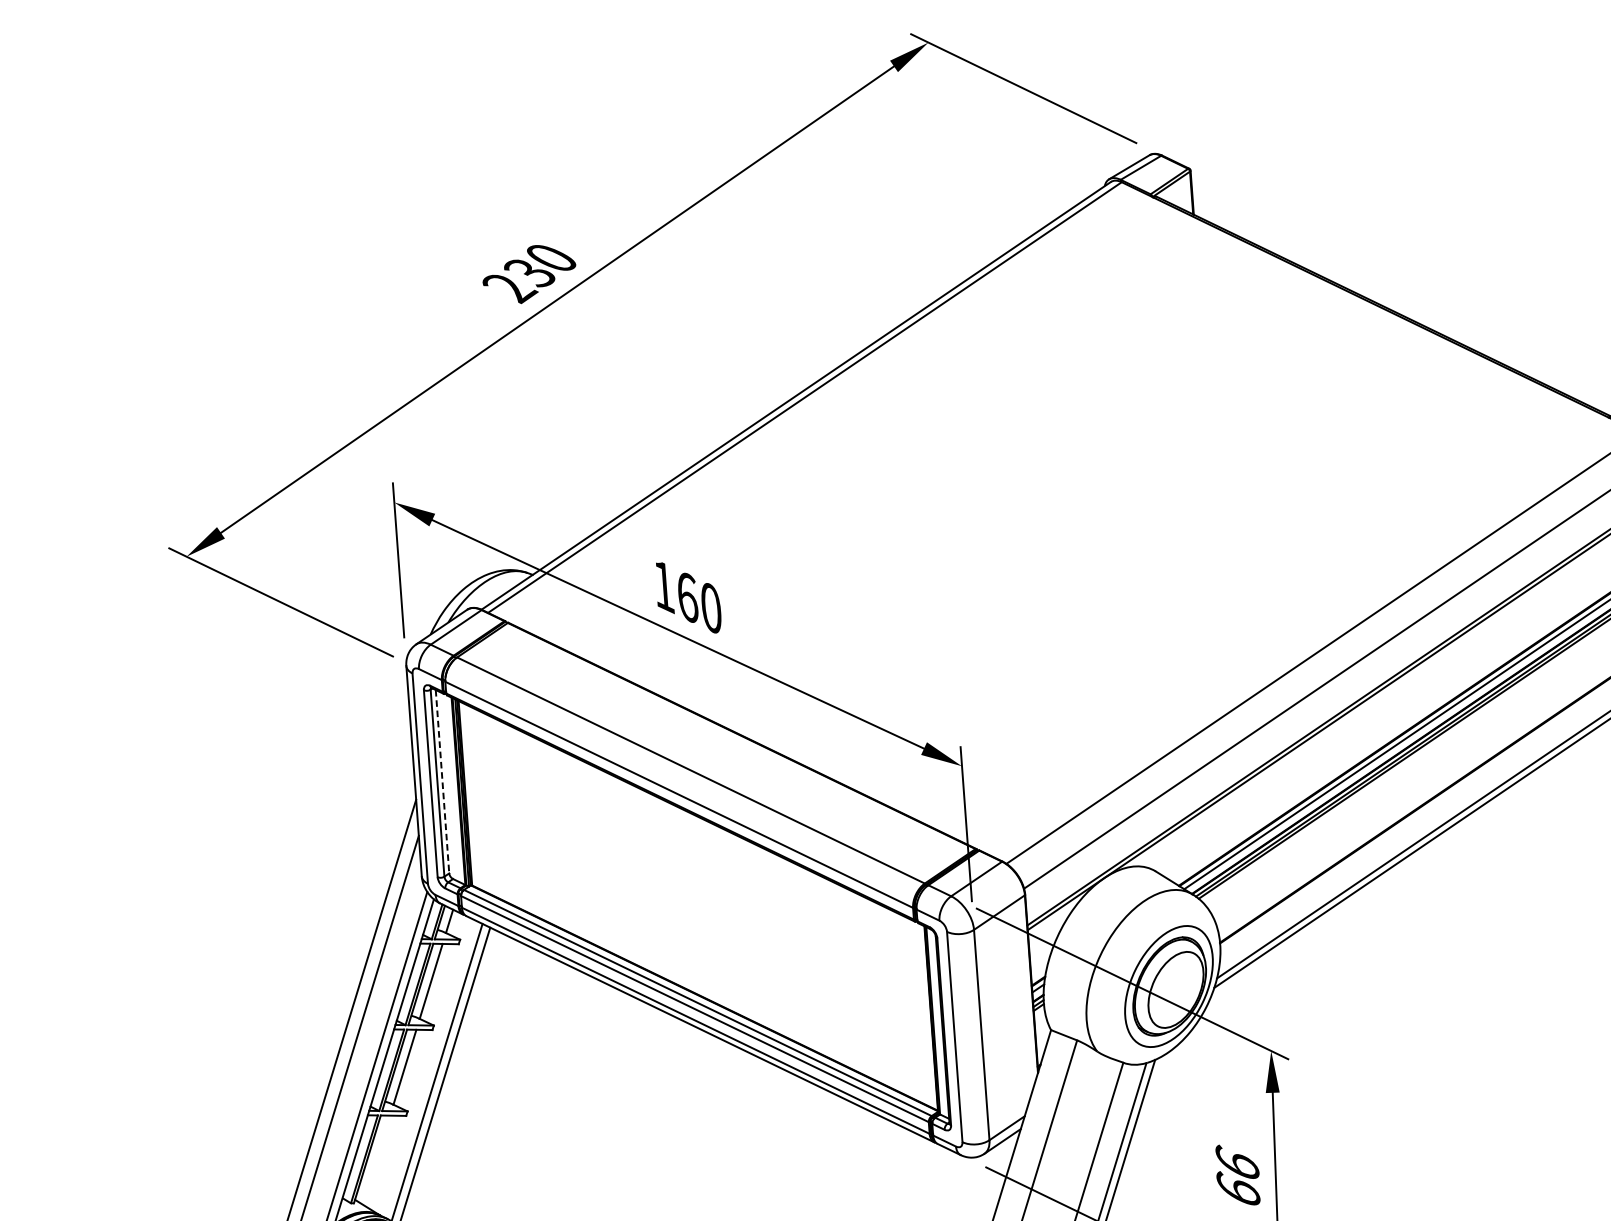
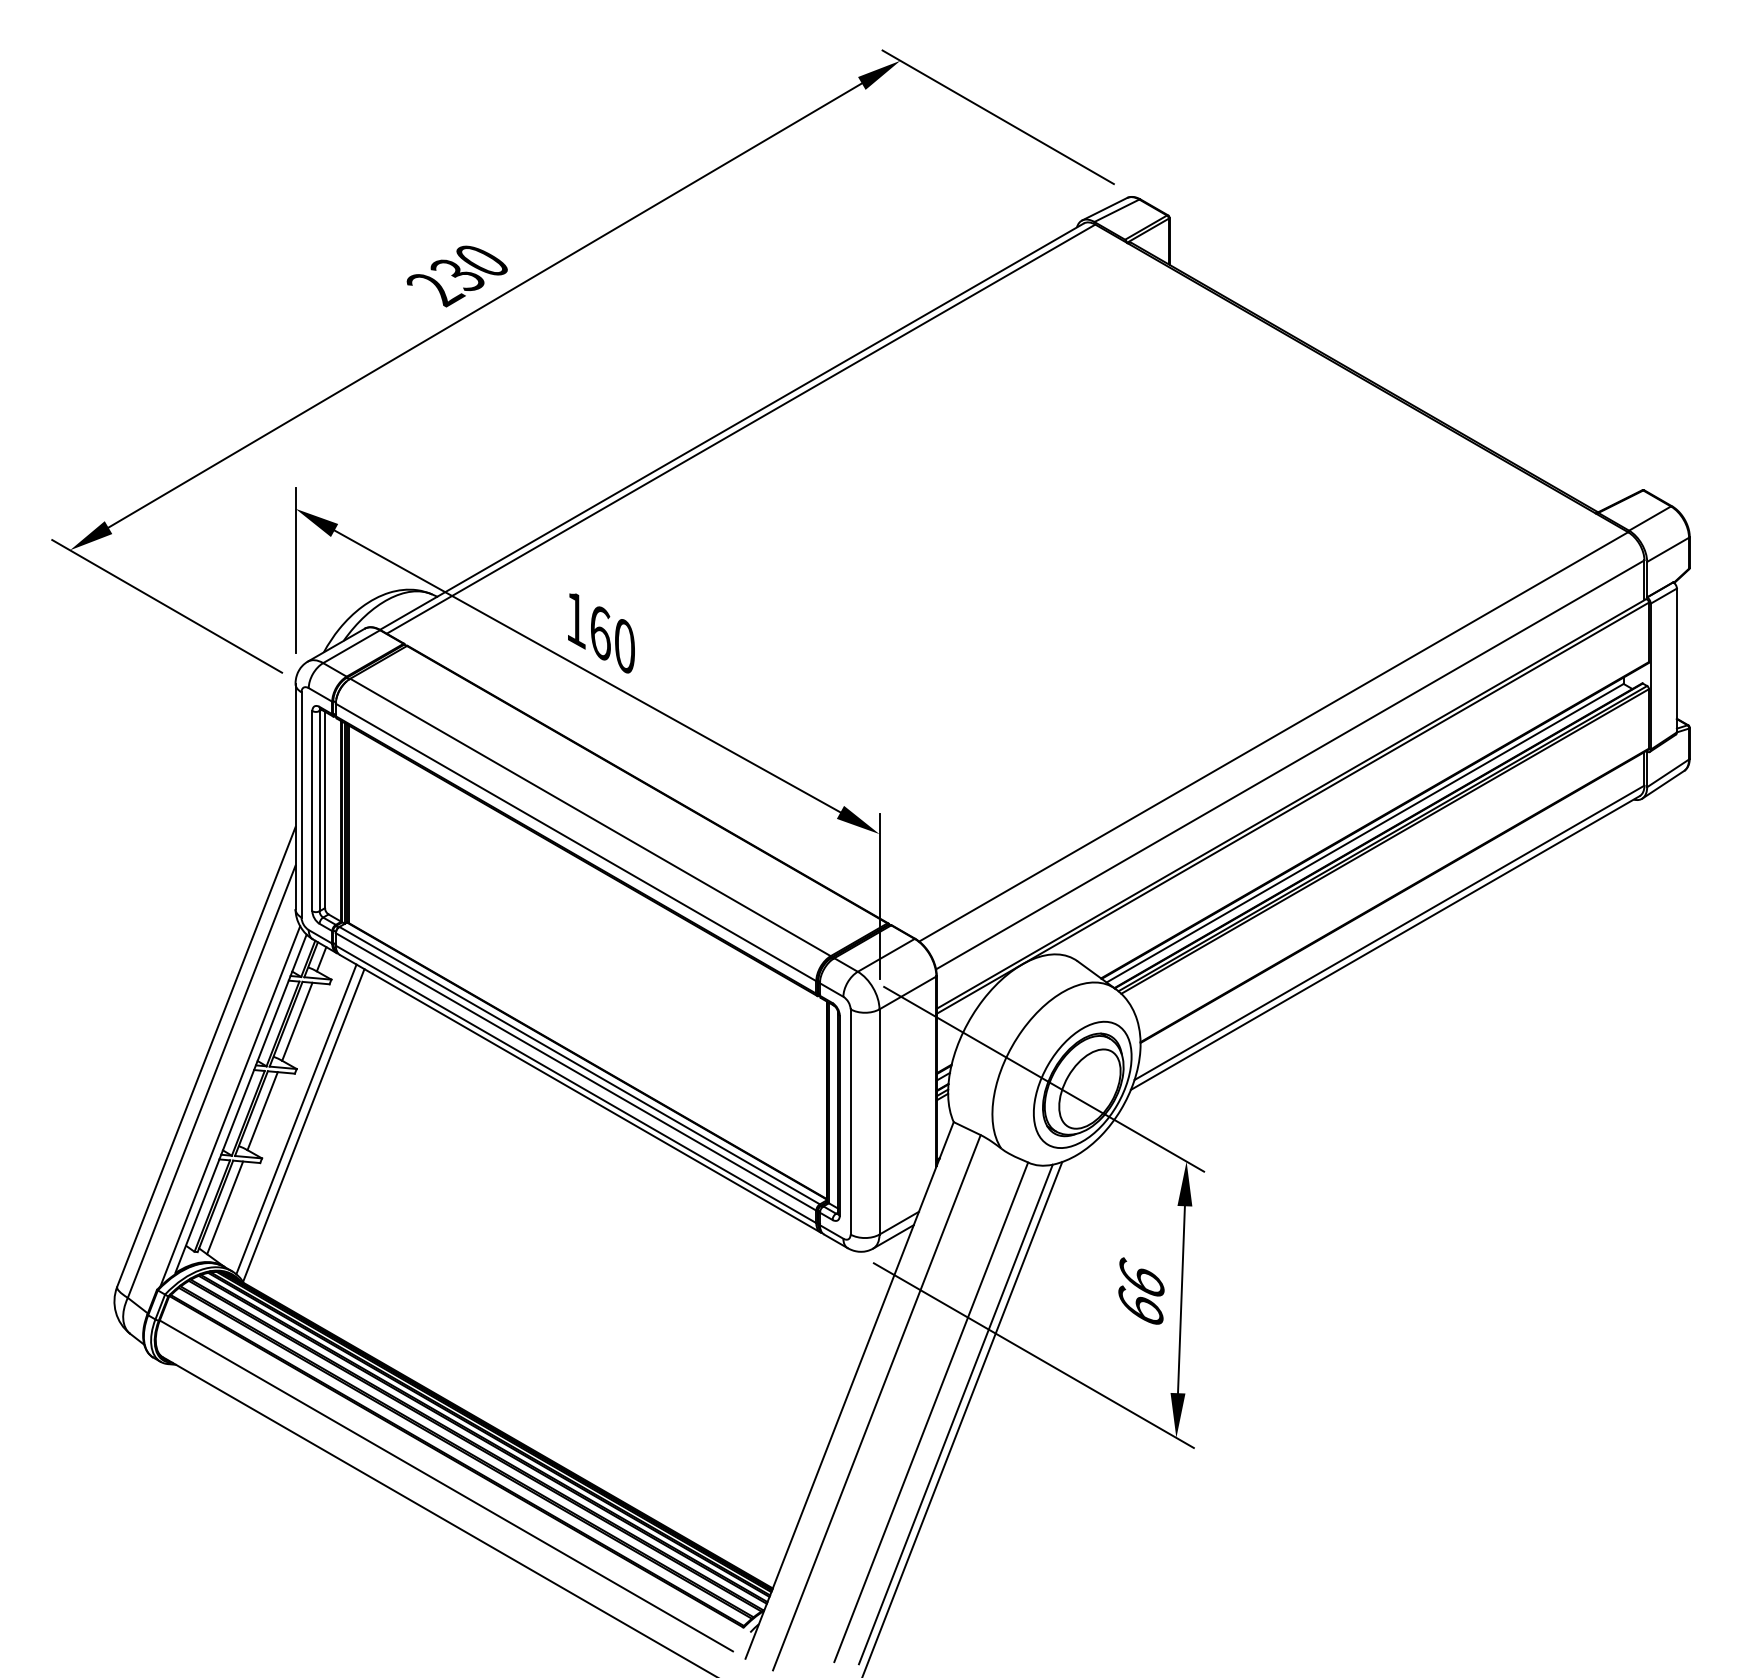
line: (443, 782) -> (325, 810), dashed -> solid
line: (376, 1159) -> (225, 1207), added

